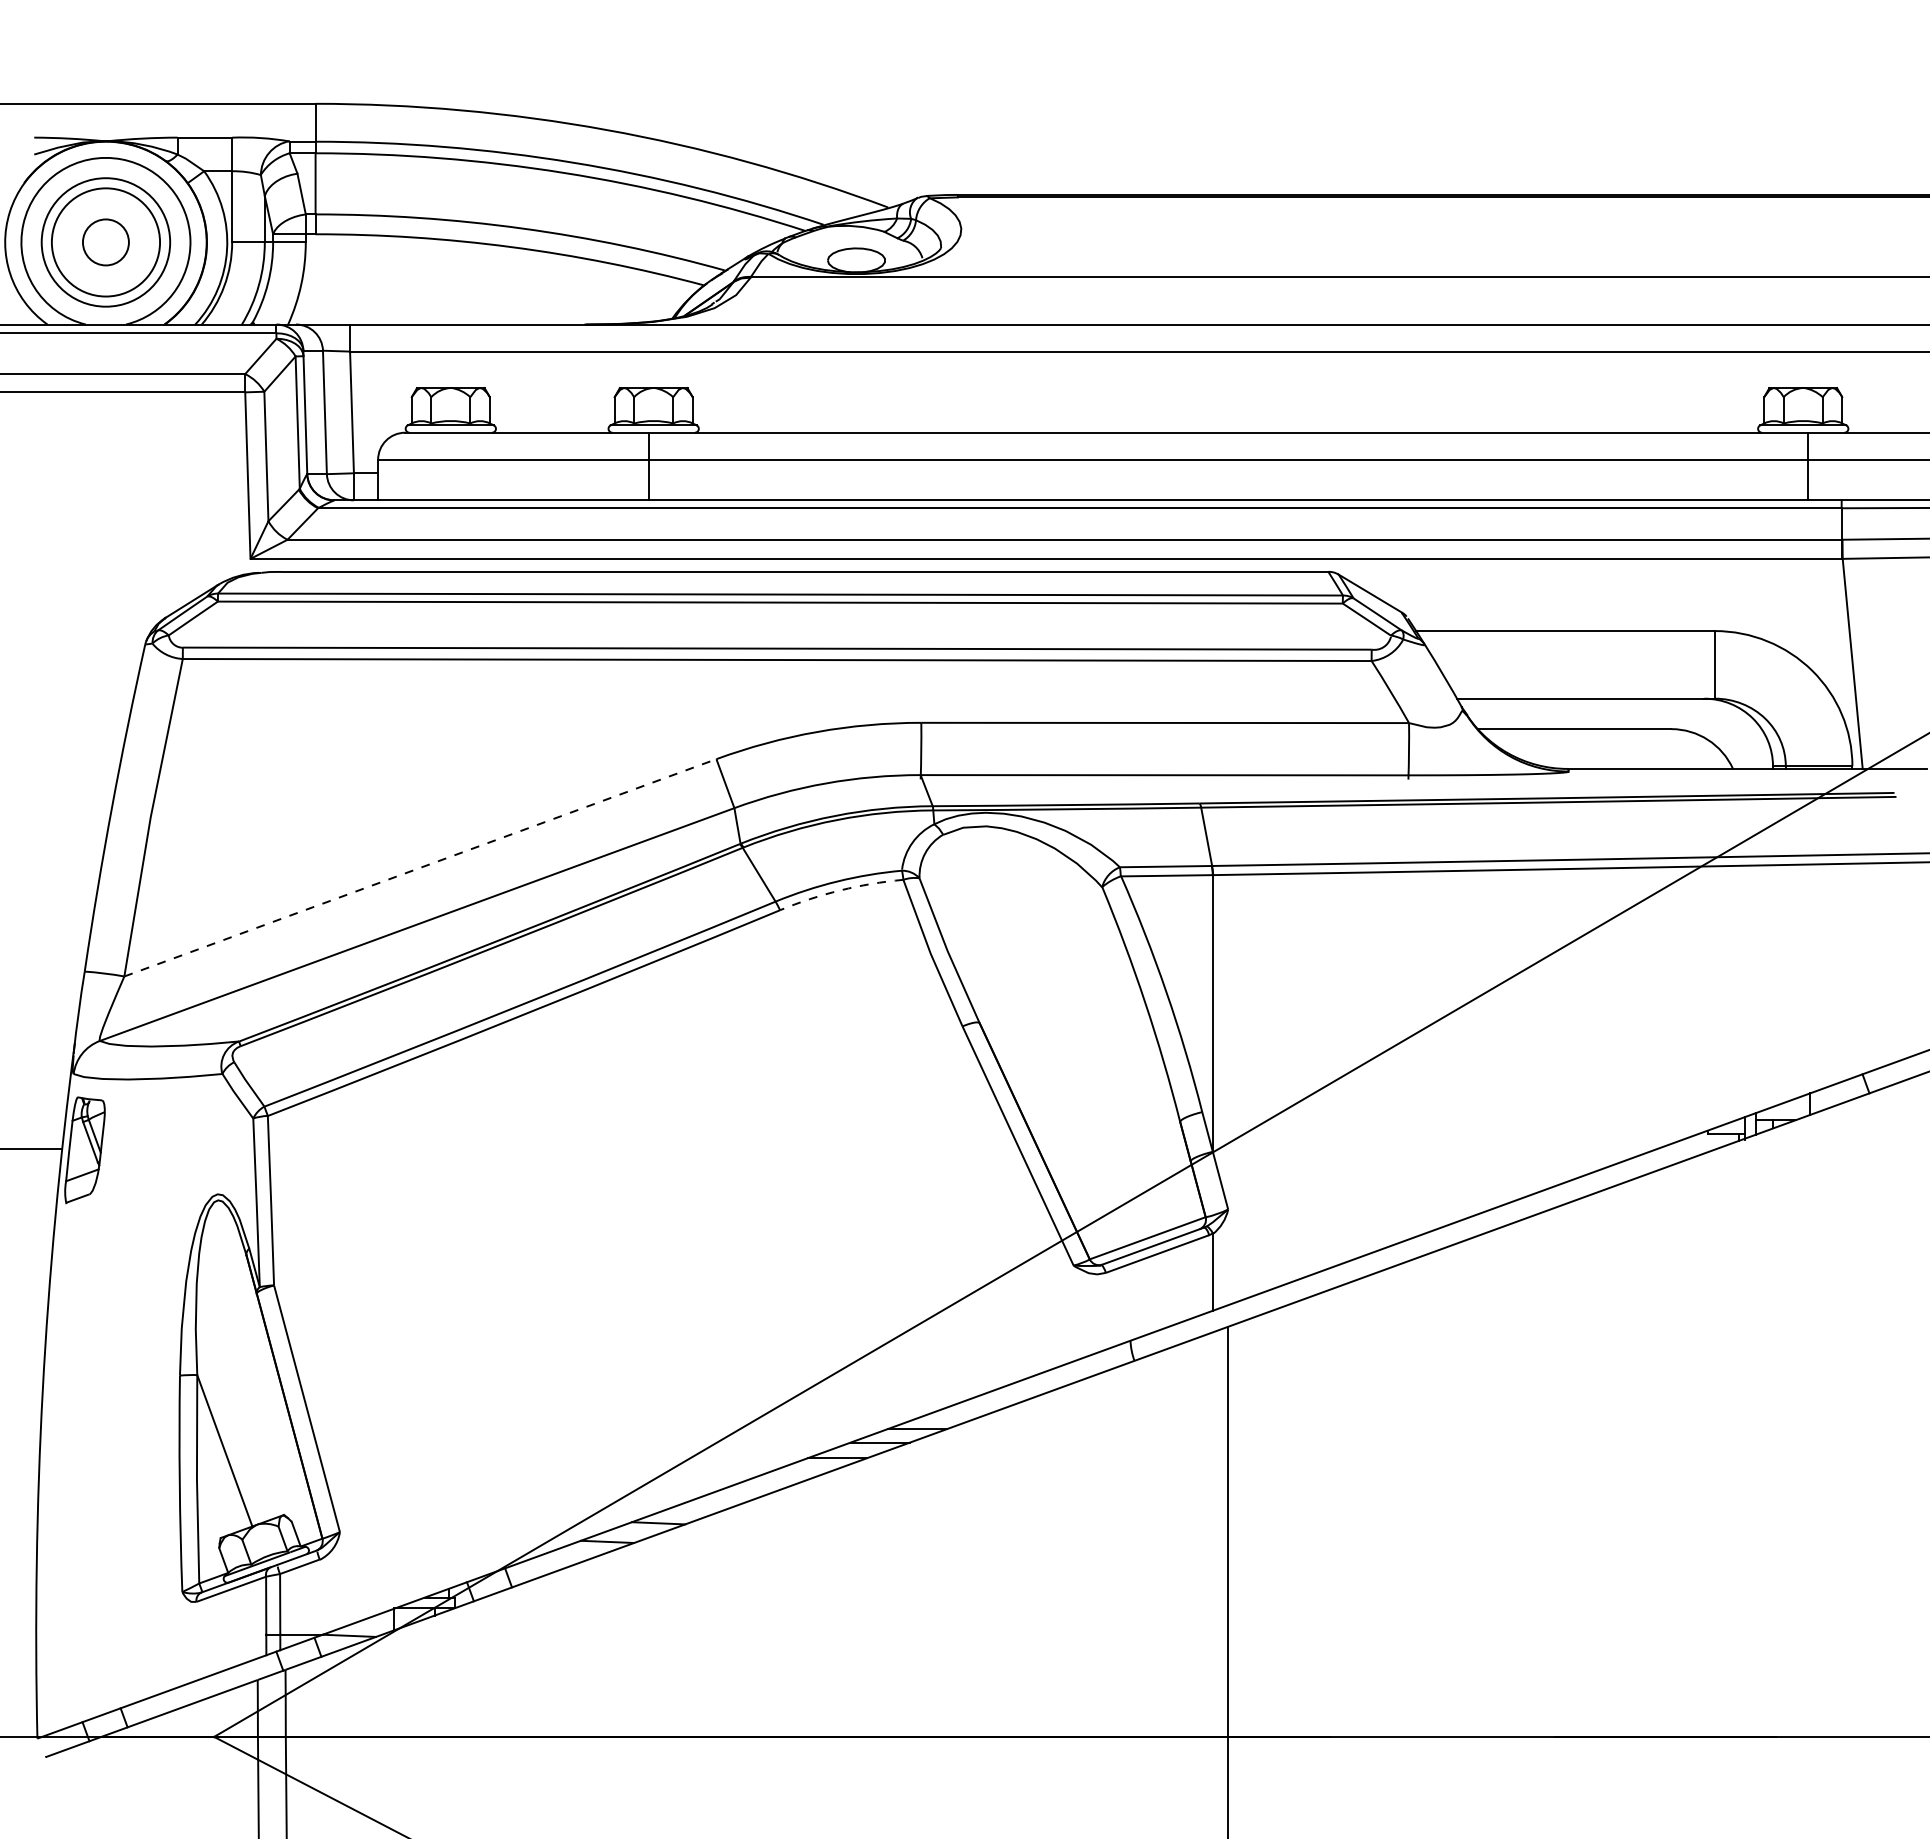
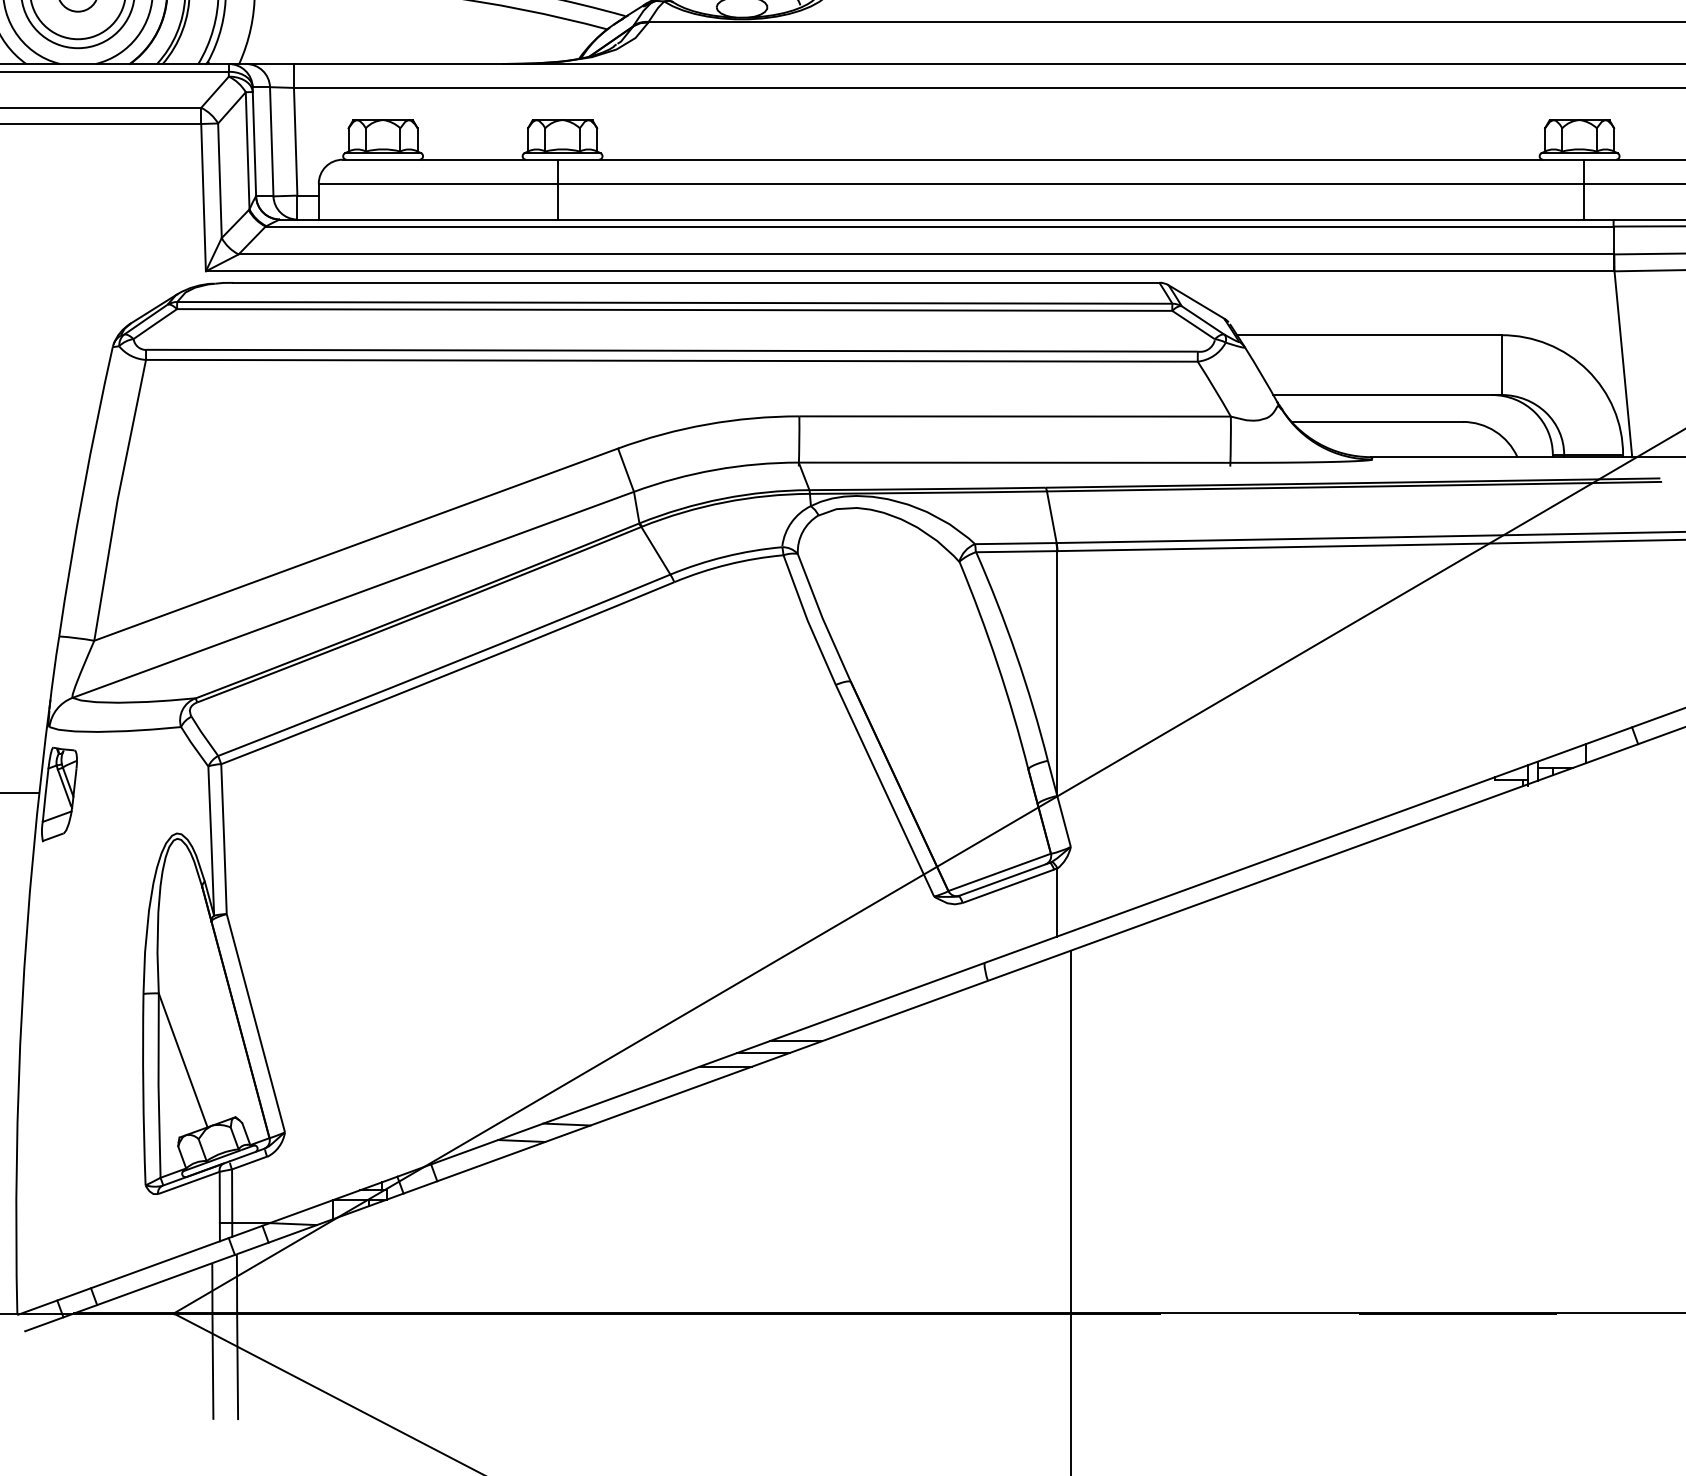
line: (420, 867) -> (356, 544), dashed -> solid
arc: (840, 890) -> (727, 564), dashed -> solid

